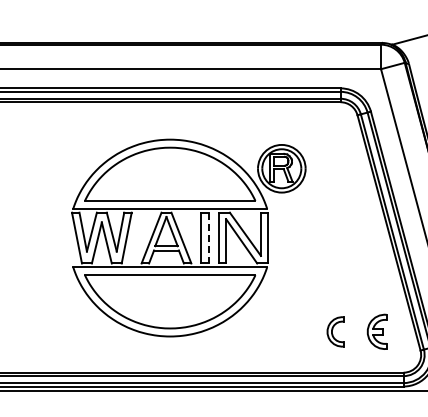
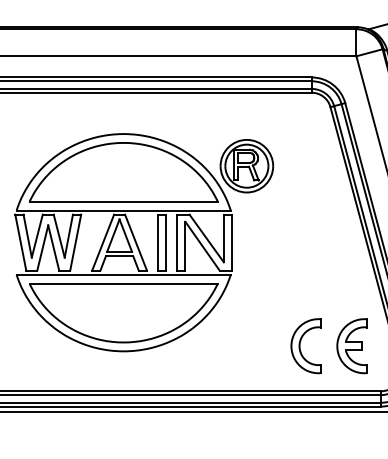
line: (208, 238) -> (165, 243), dashed -> solid
part: (335, 331) -> (306, 345), size x1.67
part: (376, 331) -> (351, 345), size x1.43

